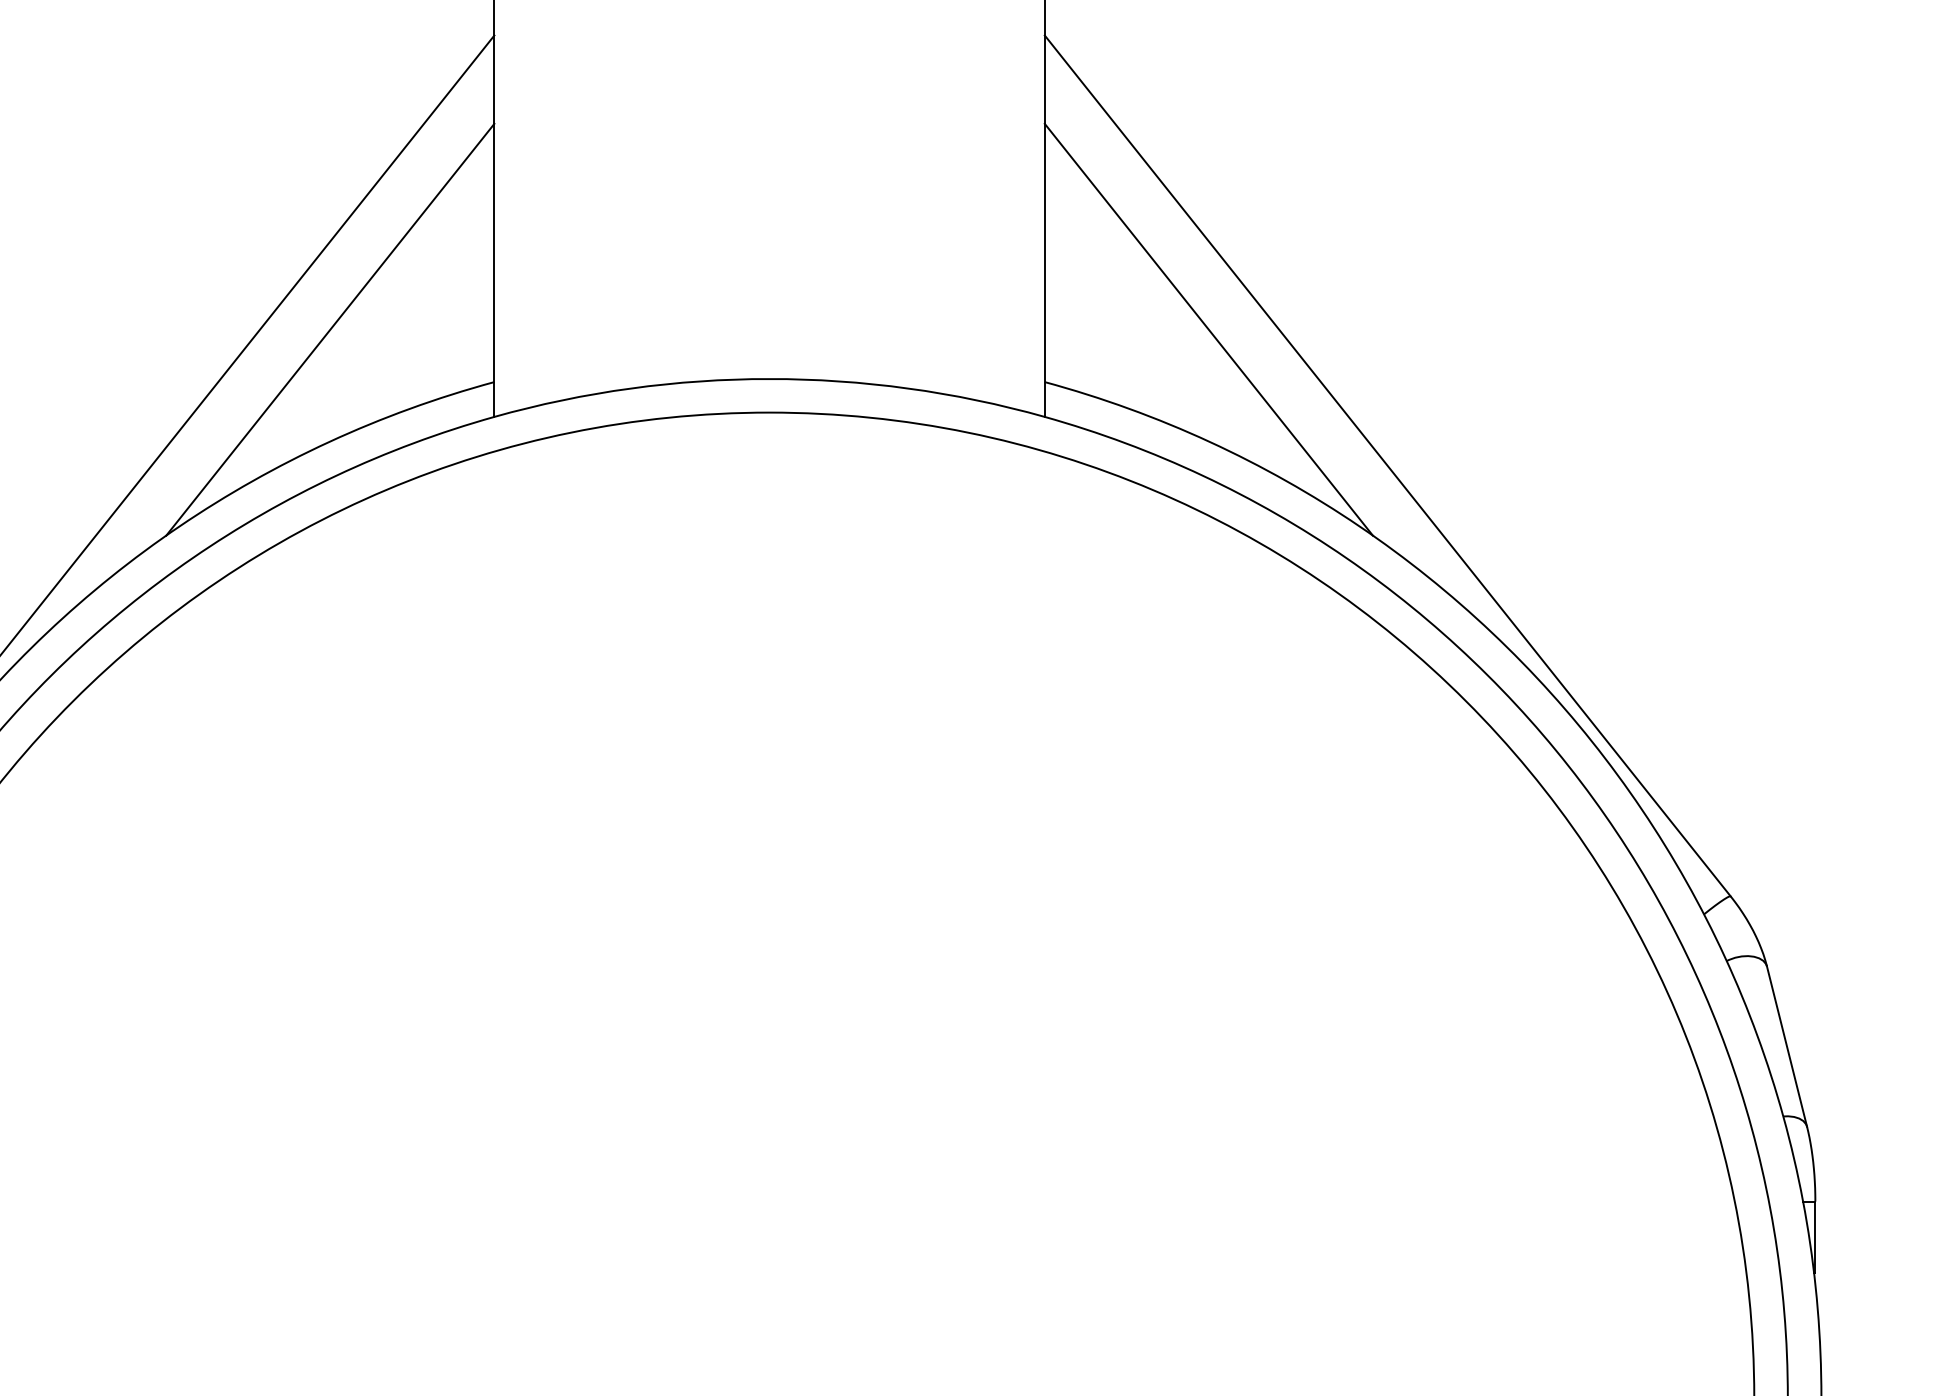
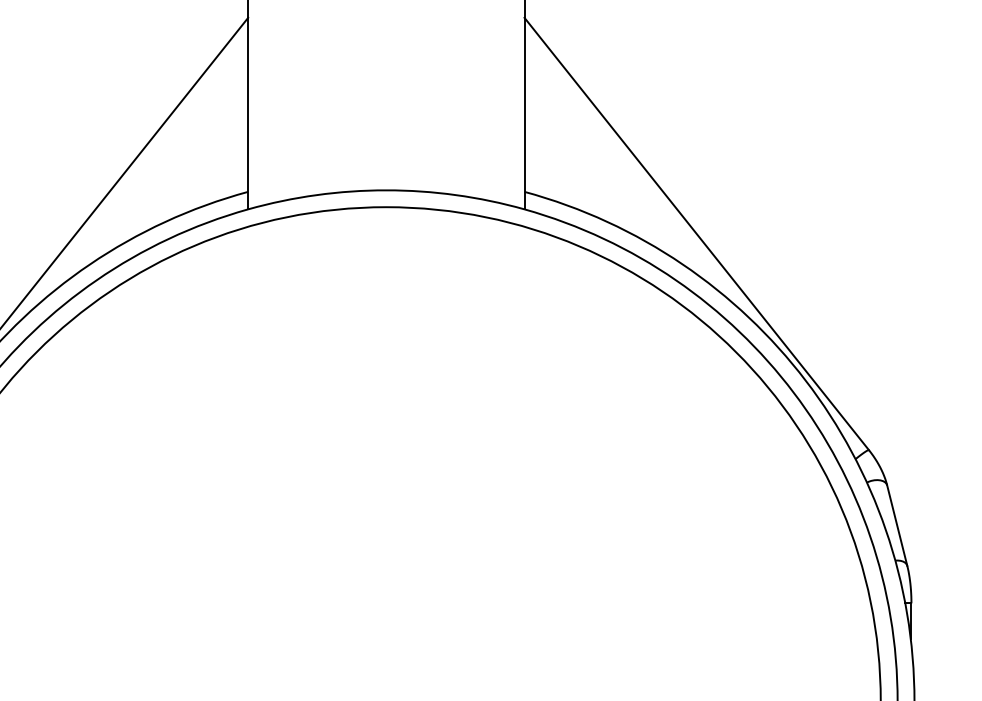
line: (329, 329) -> (165, 165), removed
line: (1208, 329) -> (606, 165), removed

